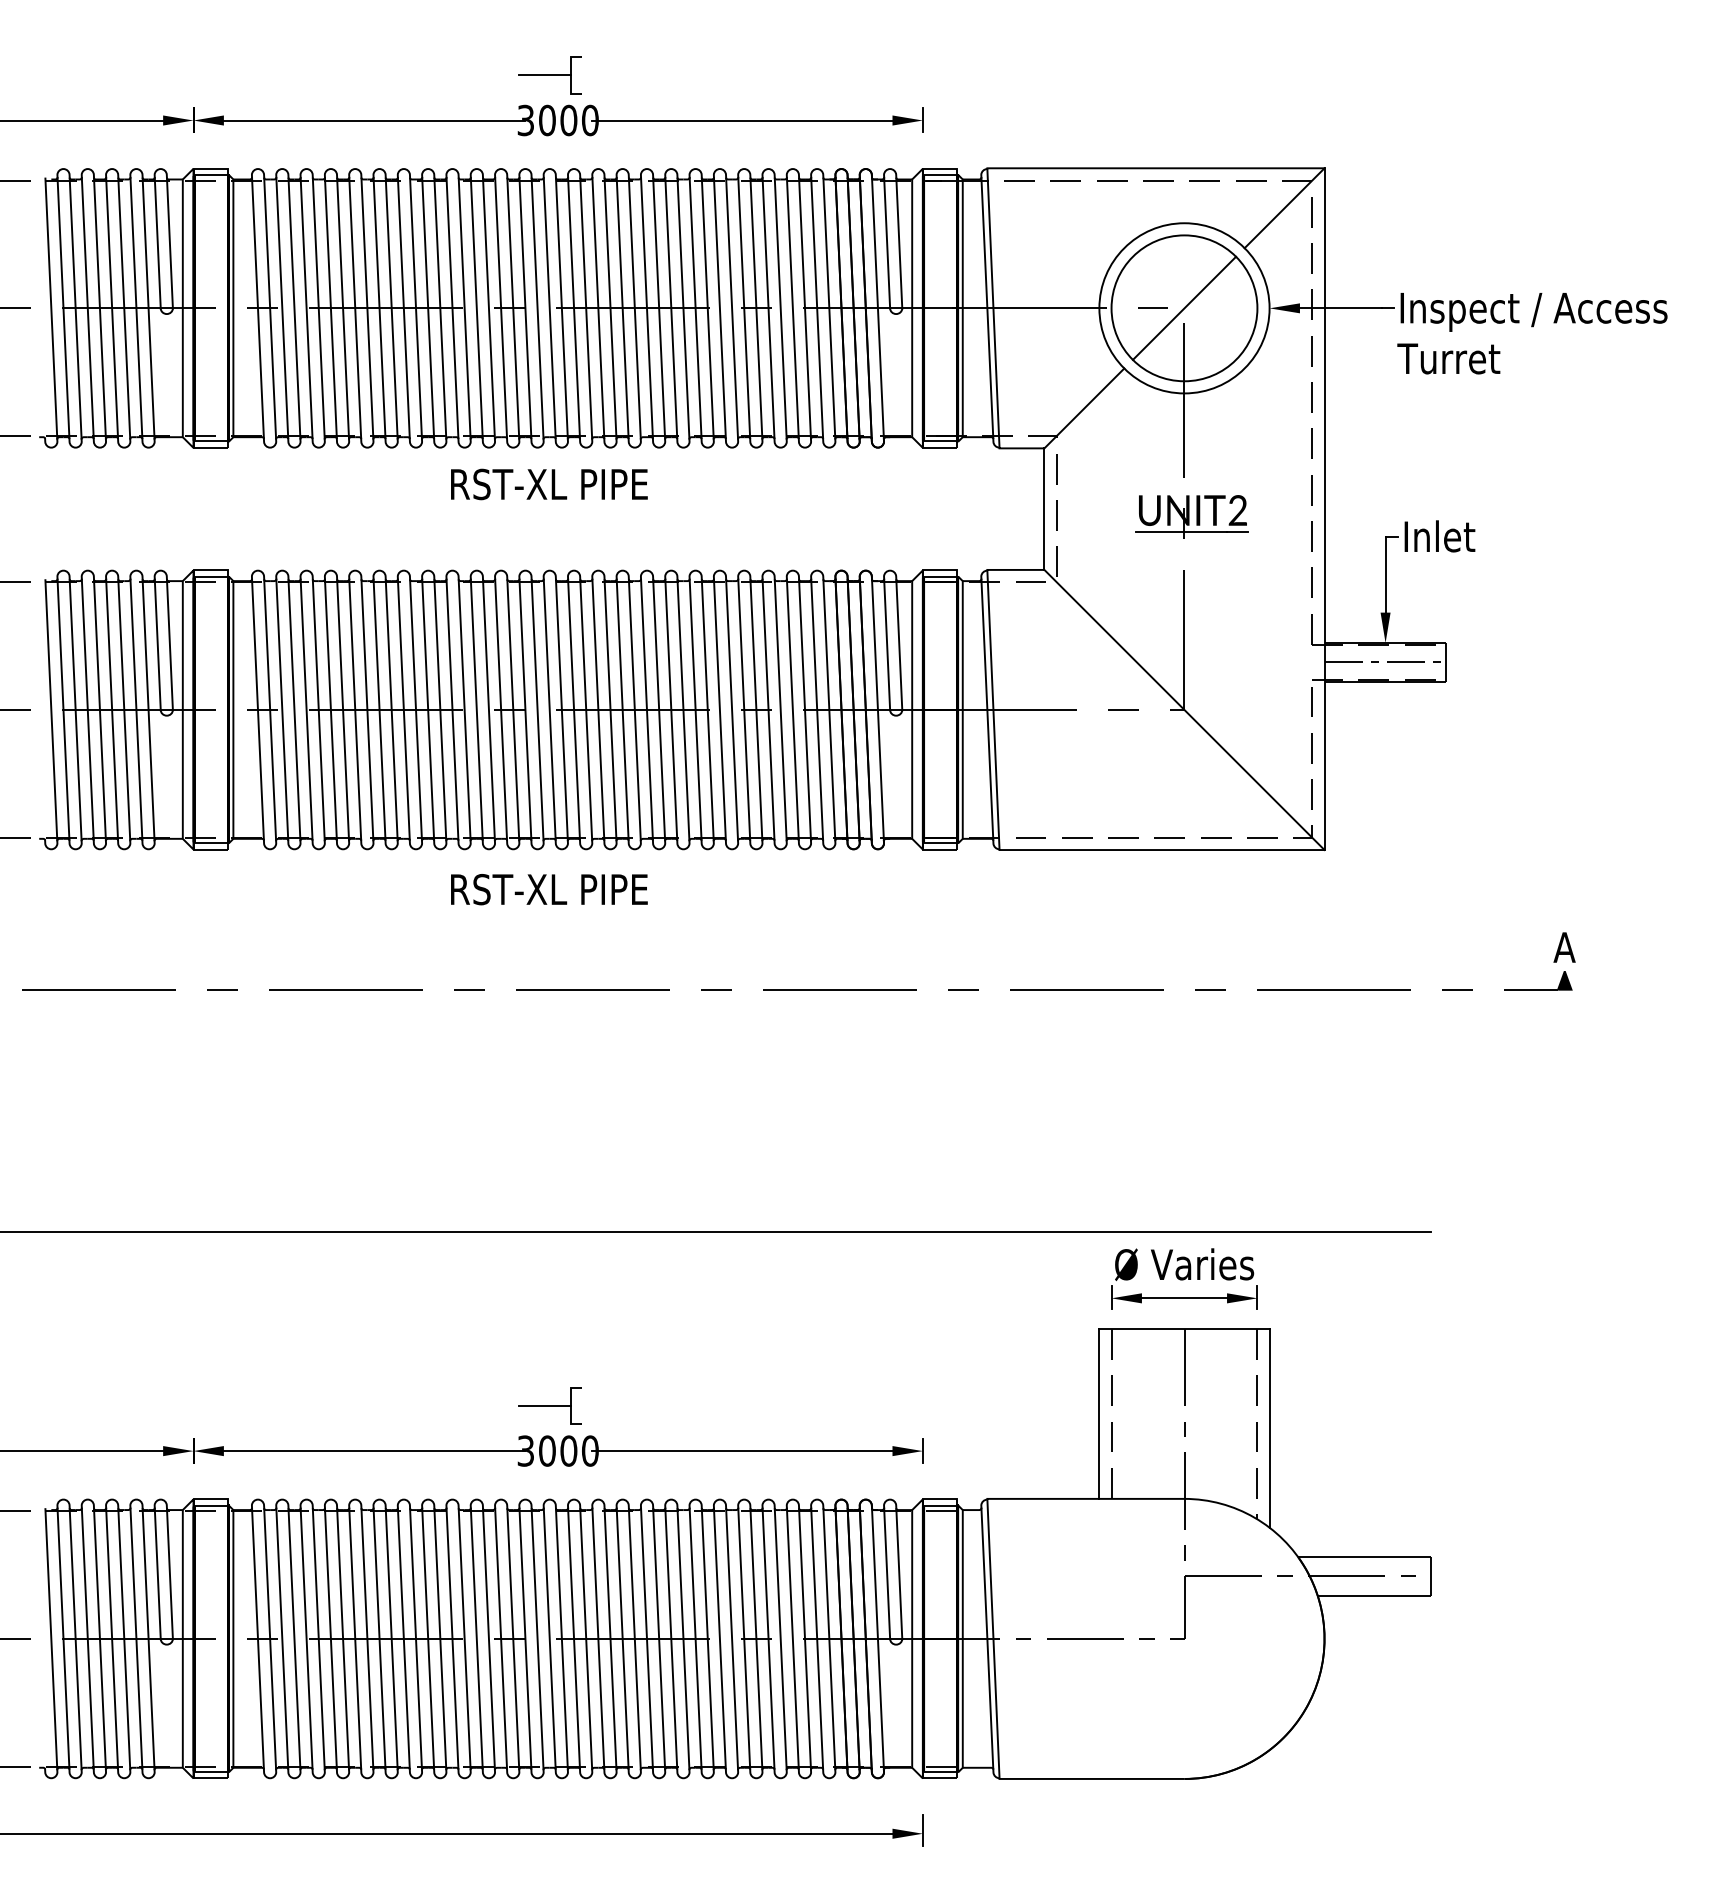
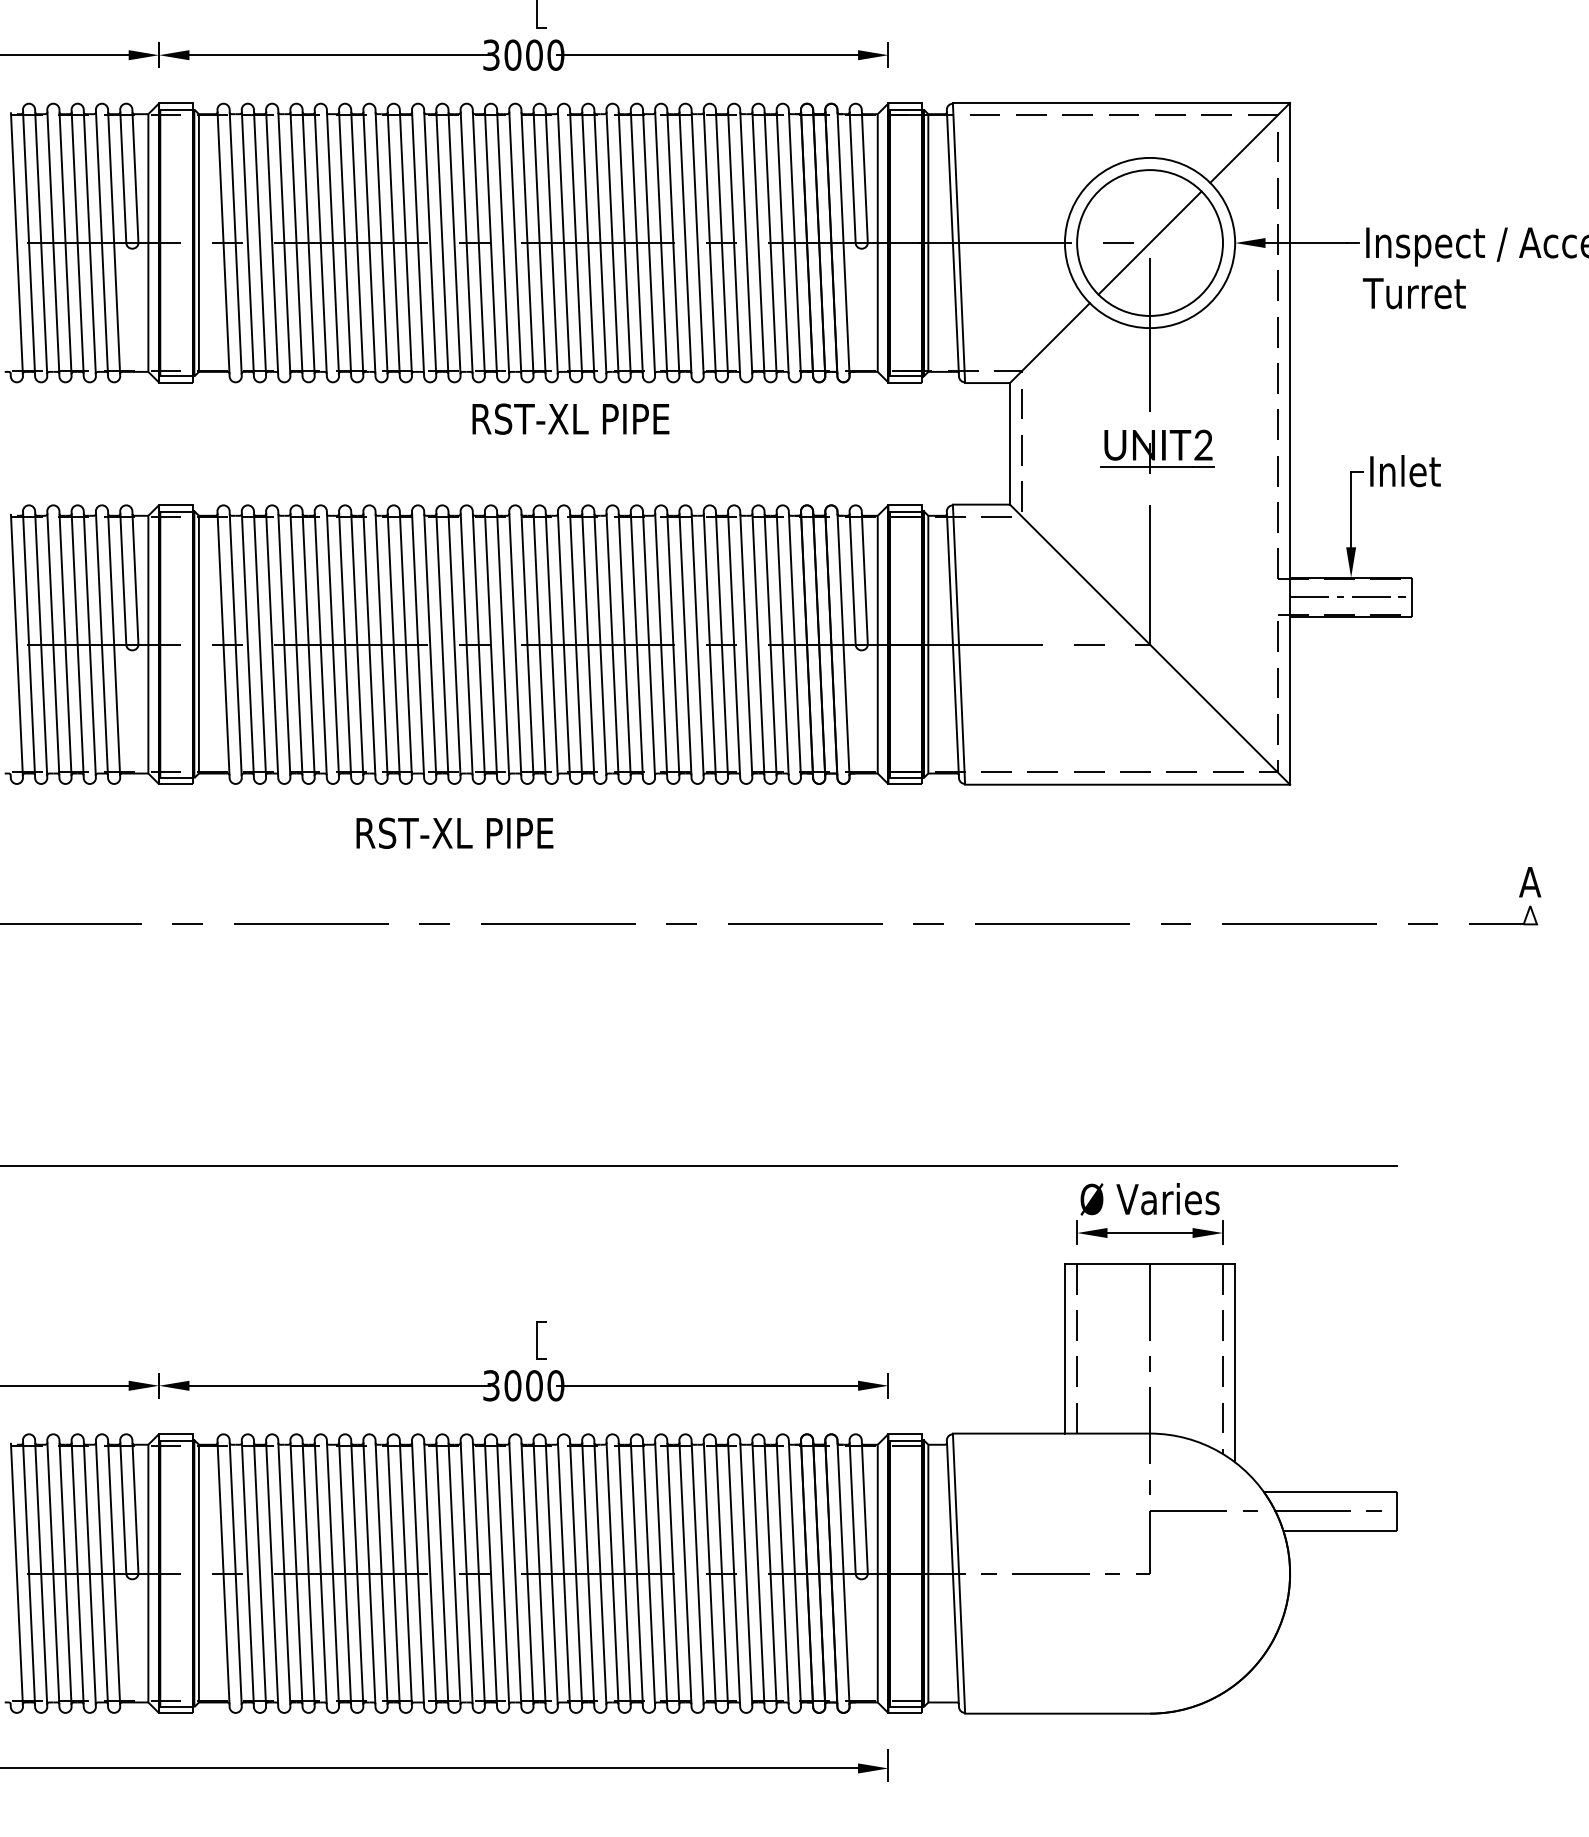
line: (545, 75) -> (511, 10), removed
text: (549, 484) -> (571, 419), moved
text: (549, 889) -> (455, 833), moved
fill: (1564, 980) -> (1530, 915), removed
line: (545, 1405) -> (511, 1340), removed

